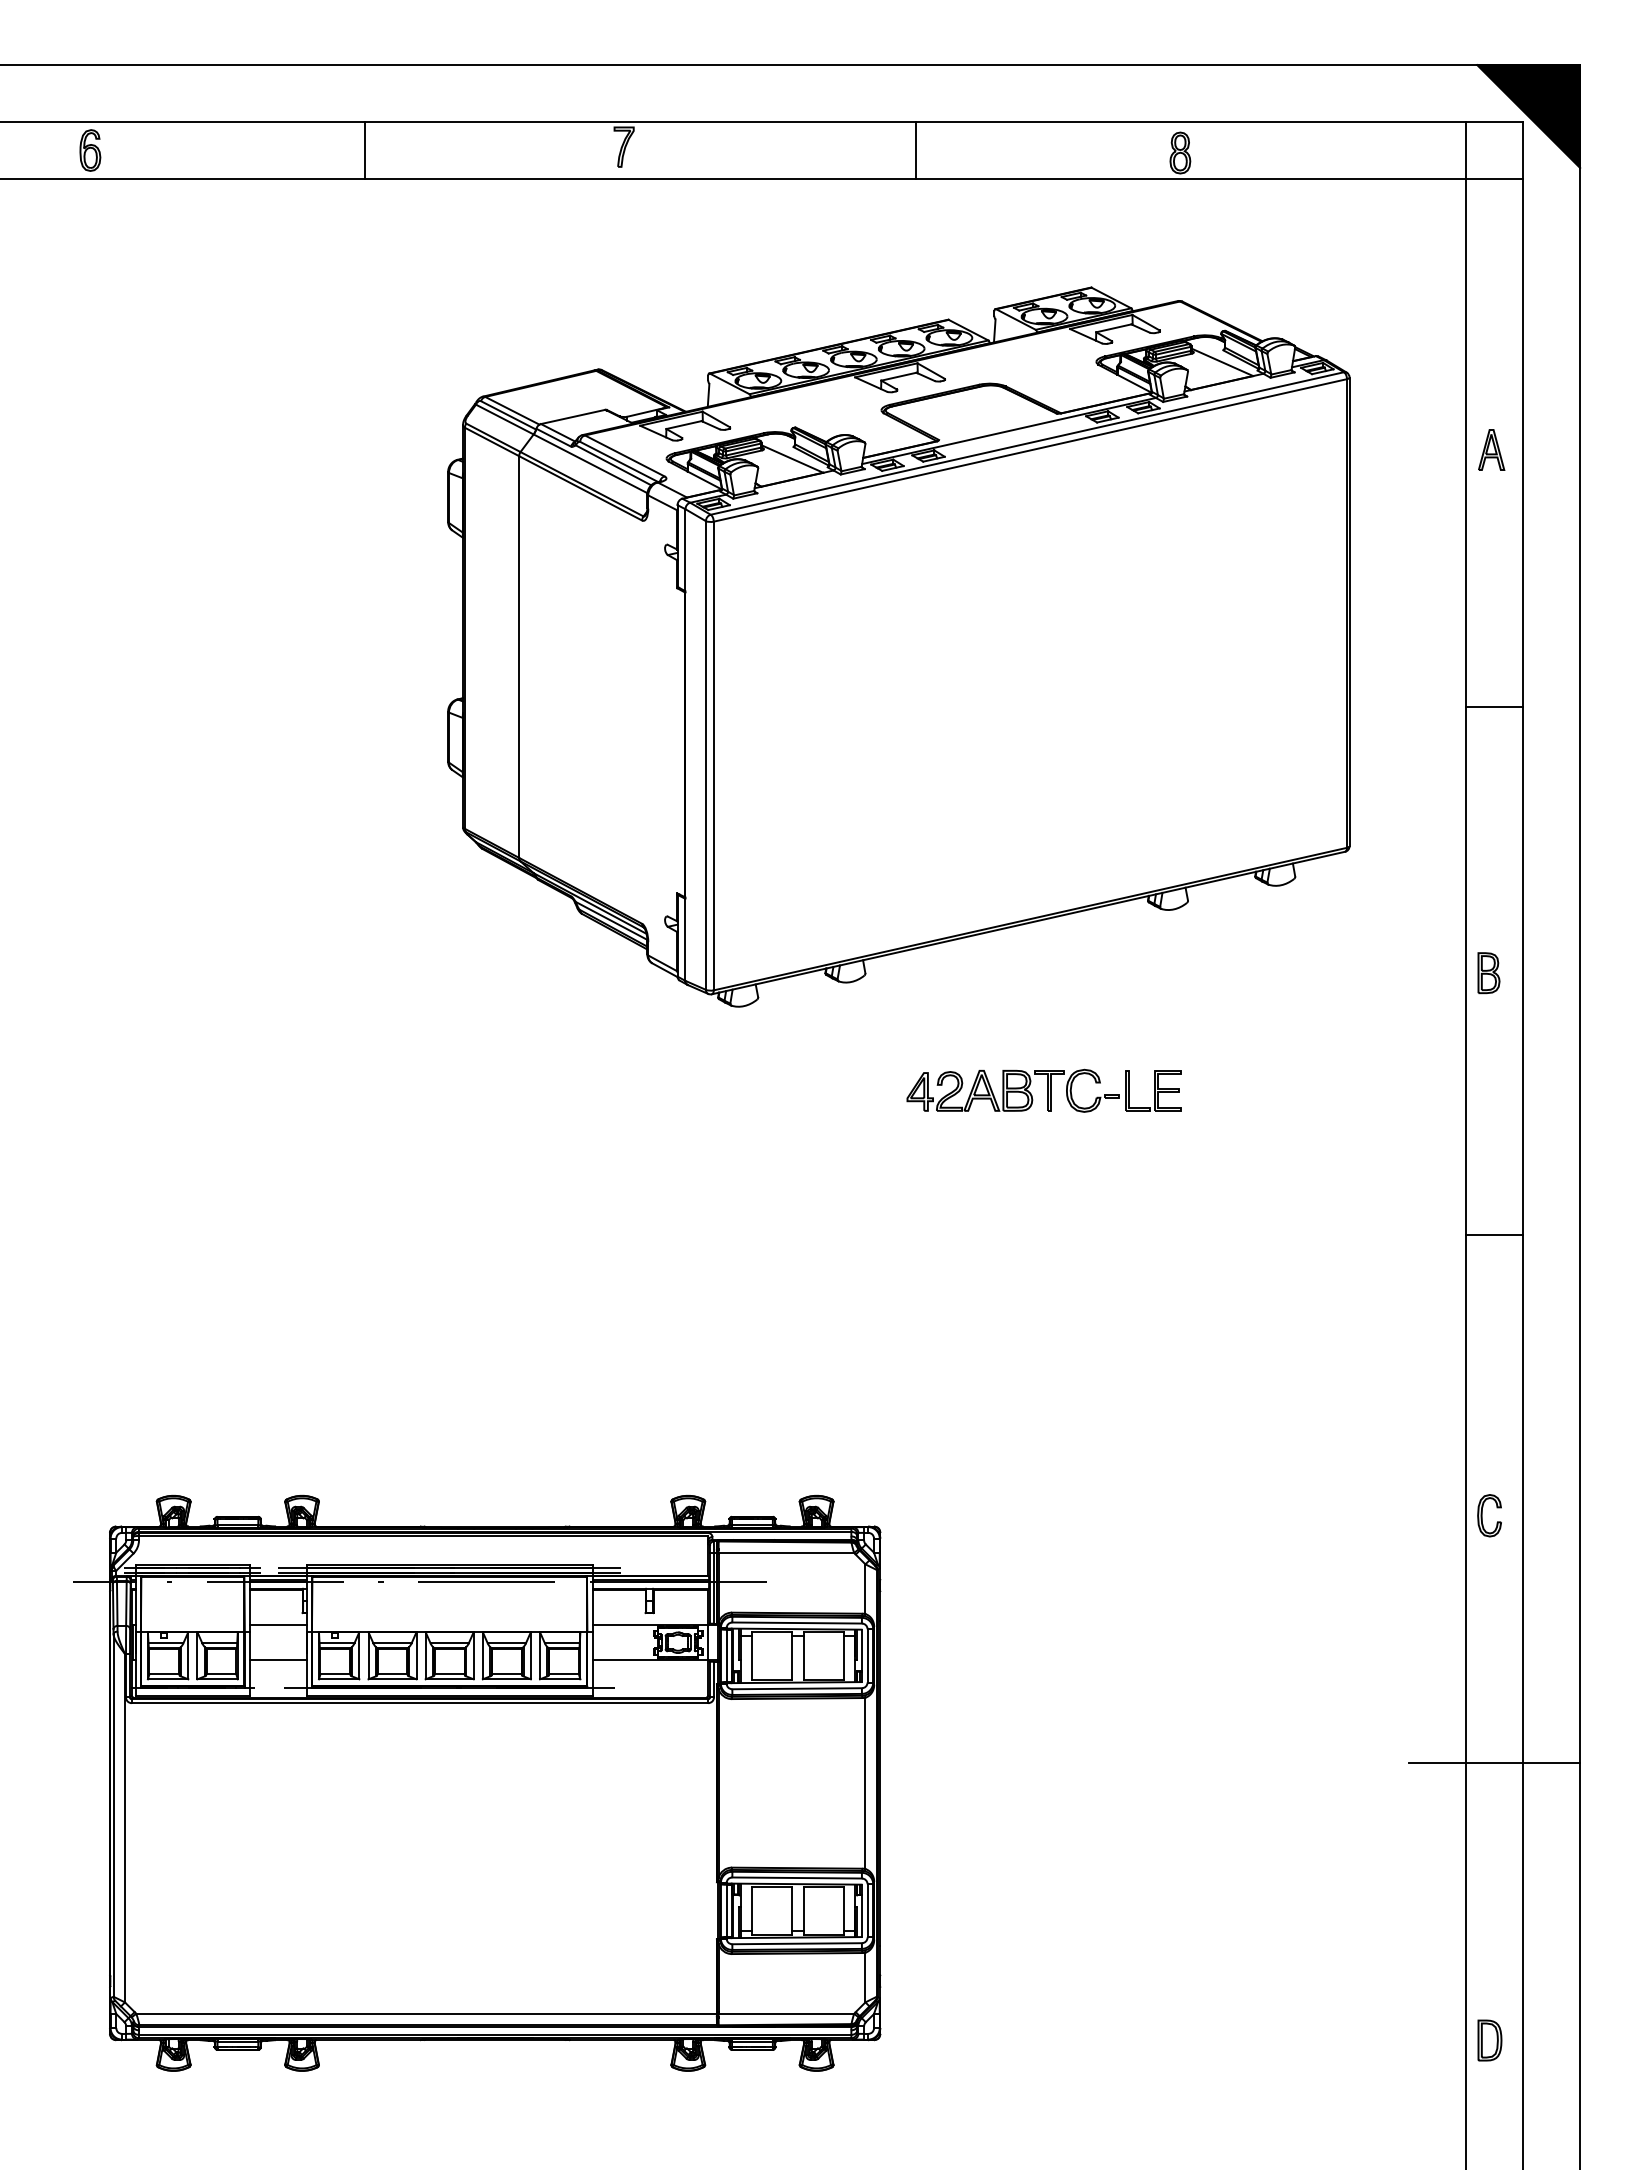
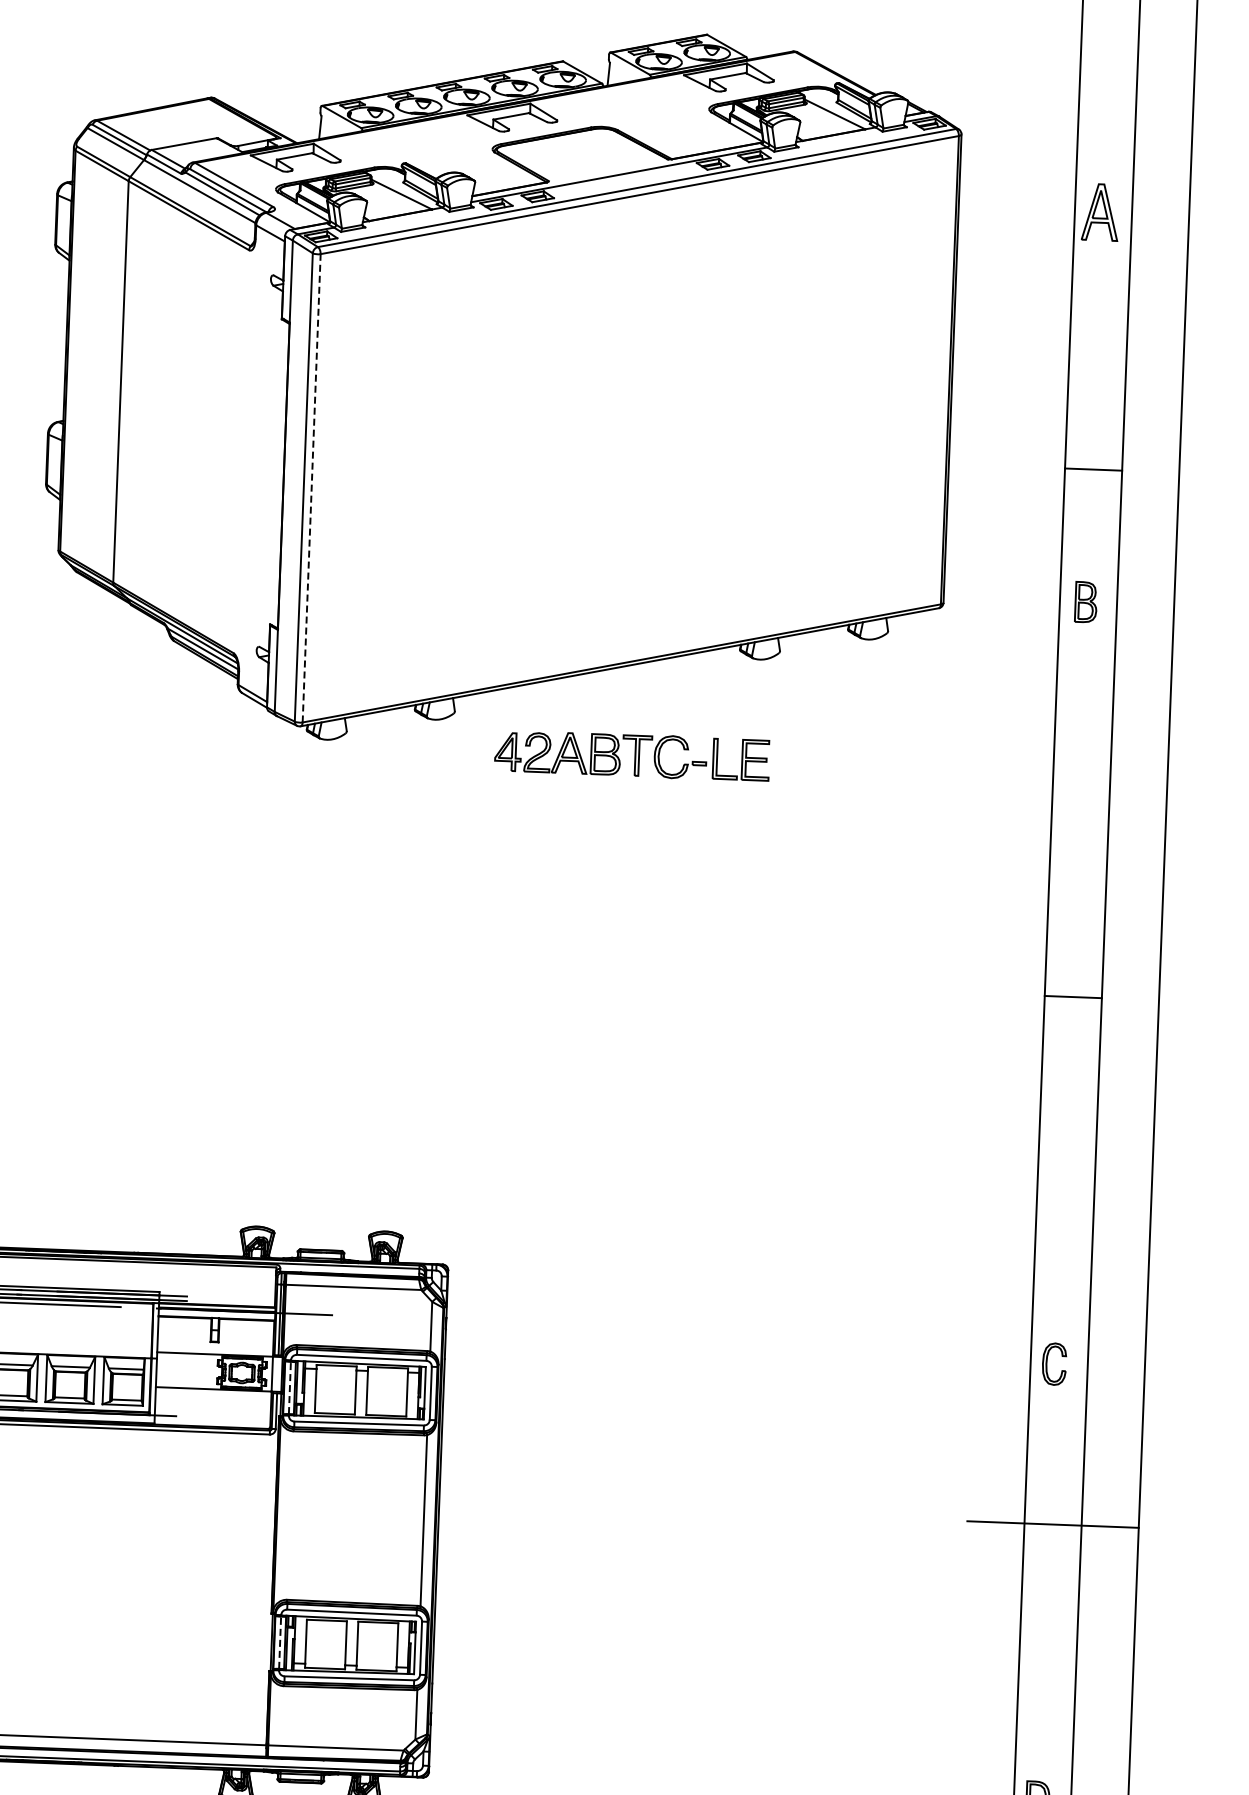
part: (1491, 449) -> (1100, 211), size x1.4
line: (713, 755) -> (311, 487), solid -> dashed
part: (1488, 973) -> (1085, 602), moved
part: (1043, 1090) -> (631, 755), moved
part: (1482, 1515) -> (1047, 1363), moved
line: (726, 1655) -> (289, 1387), solid -> dashed
line: (726, 1910) -> (280, 1642), solid -> dashed

